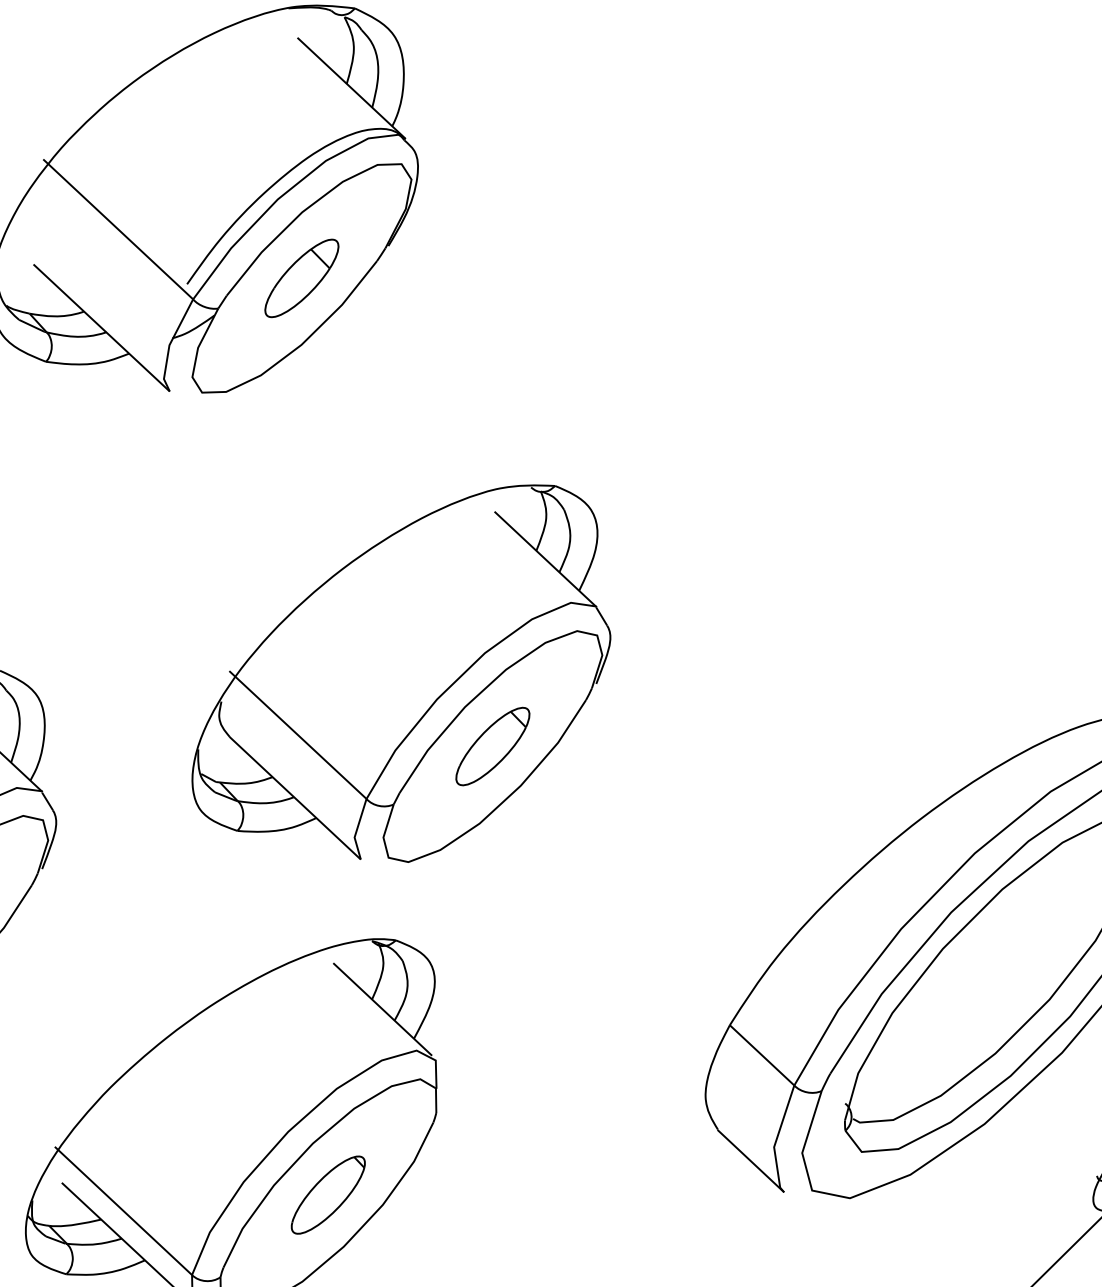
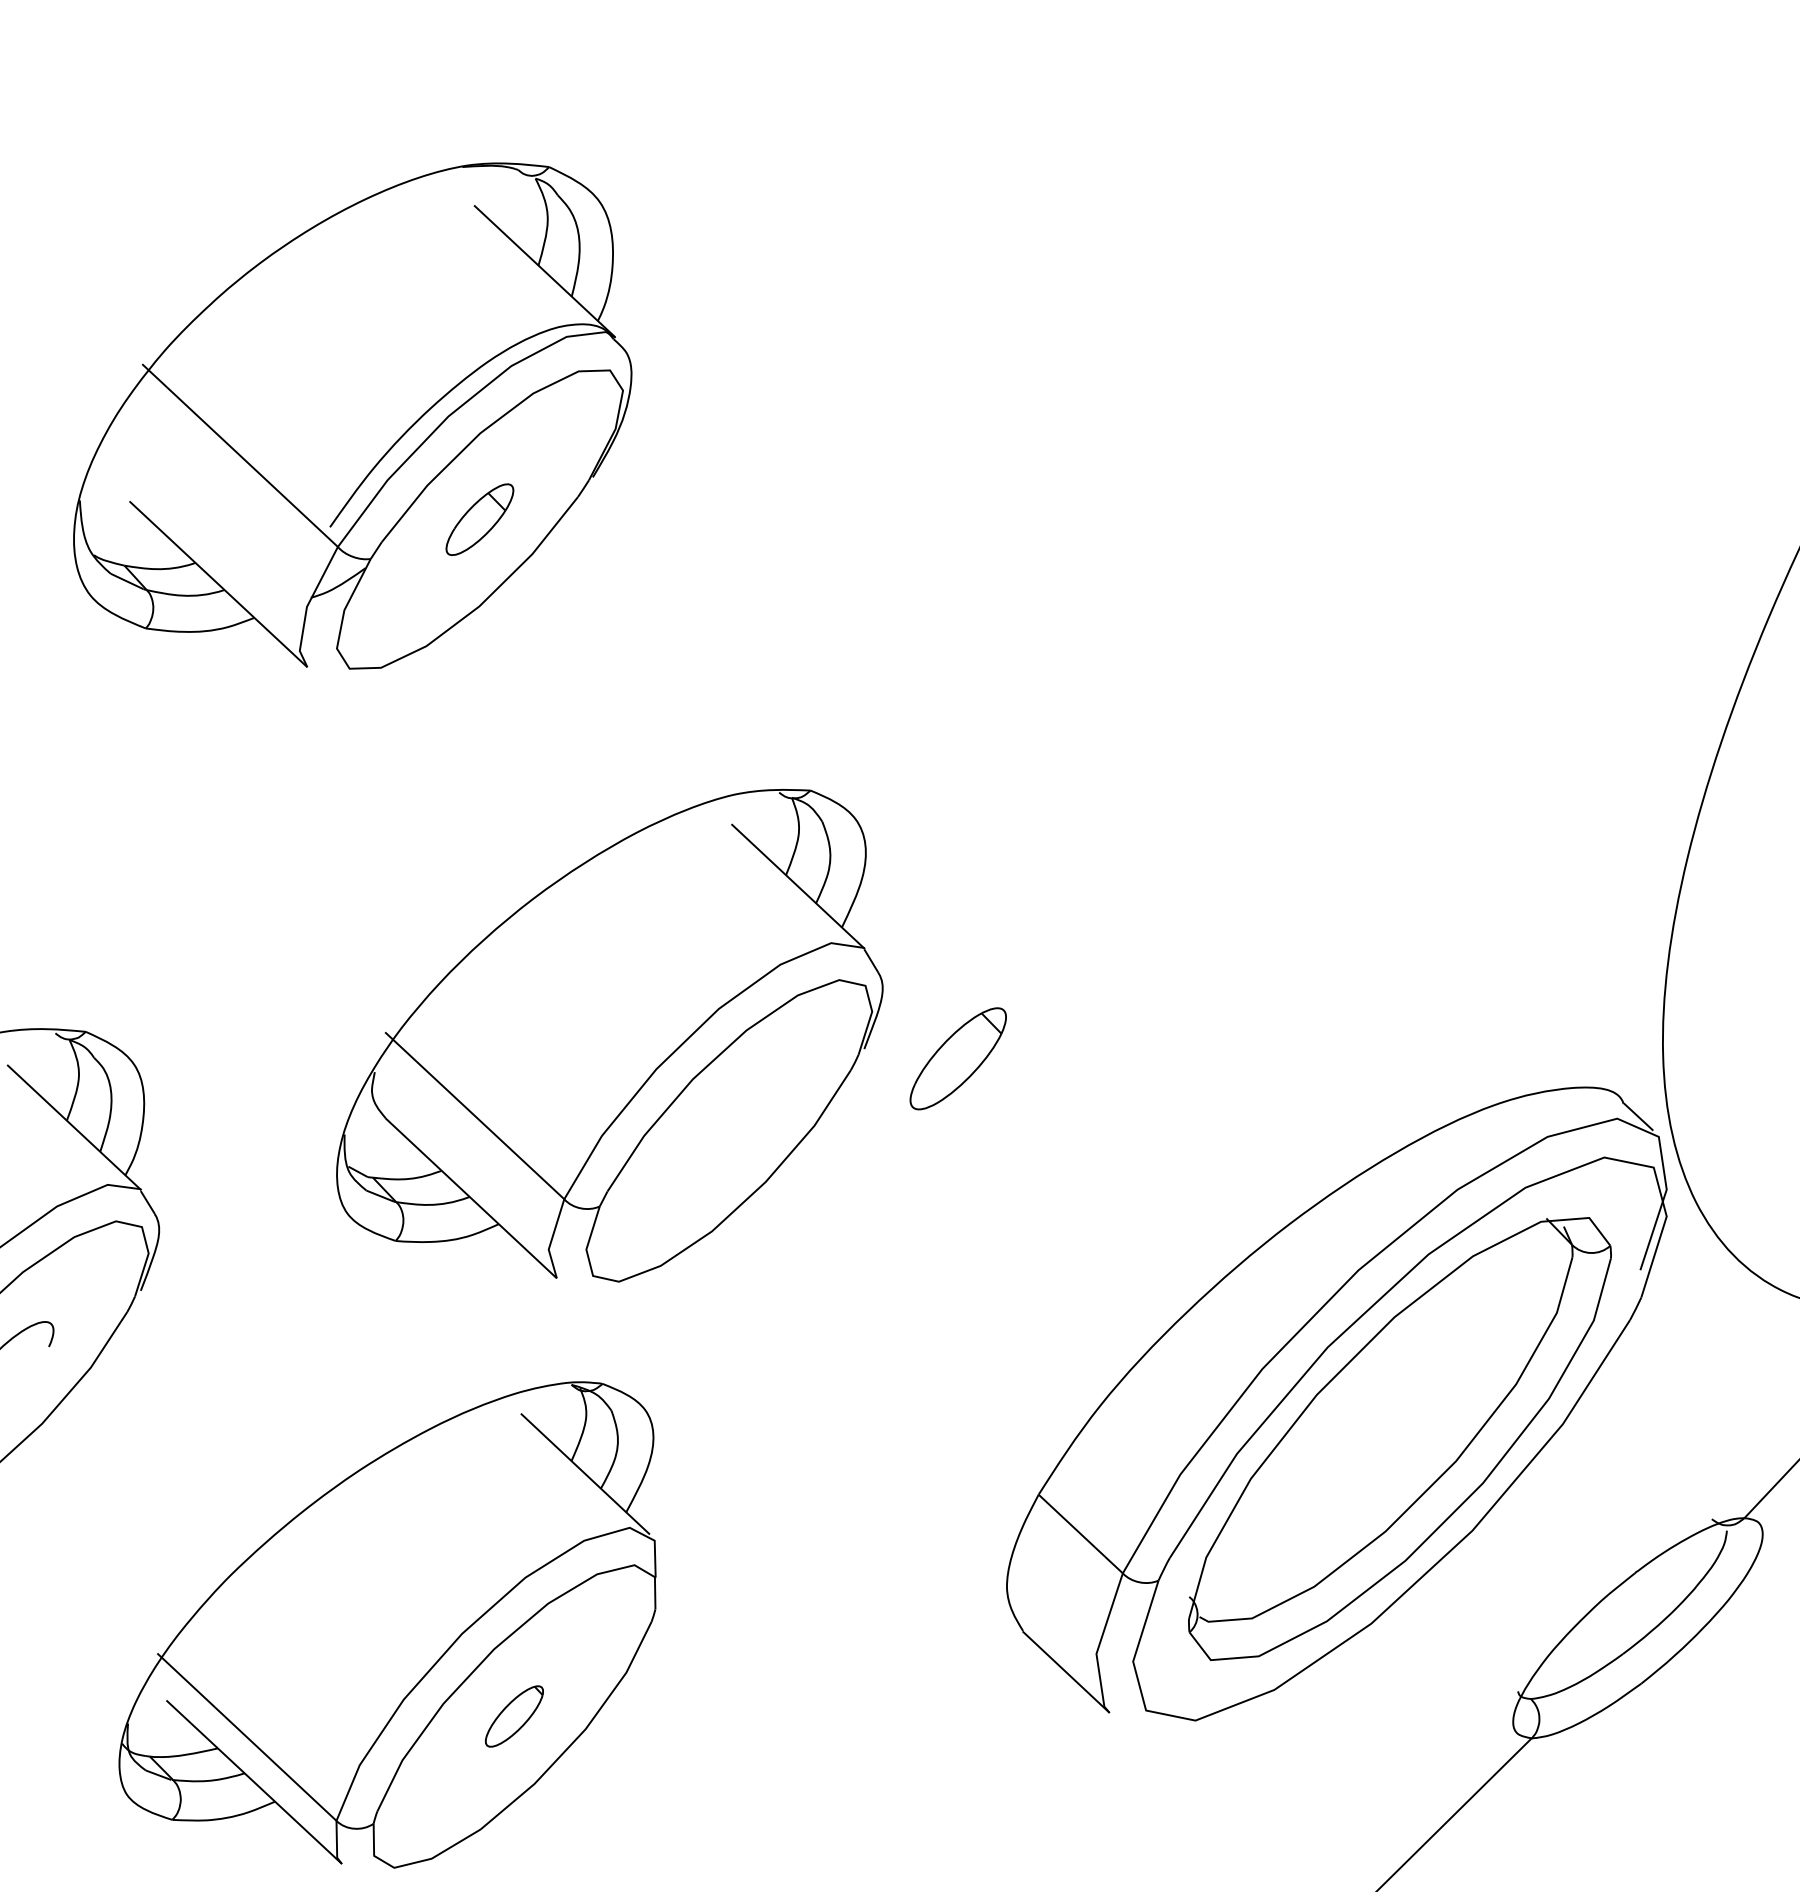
part: (301, 278) -> (479, 519), size x0.7
part: (492, 746) -> (957, 1058), moved
part: (328, 1195) -> (514, 1716), size x0.6

